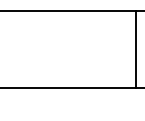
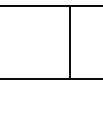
line: (135, 49) -> (69, 42), moved

